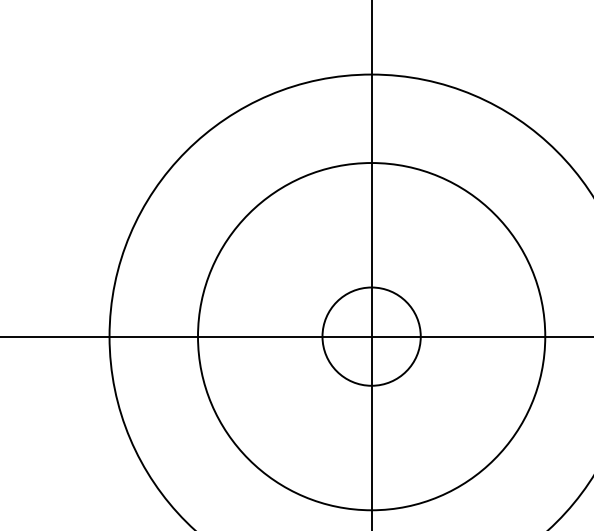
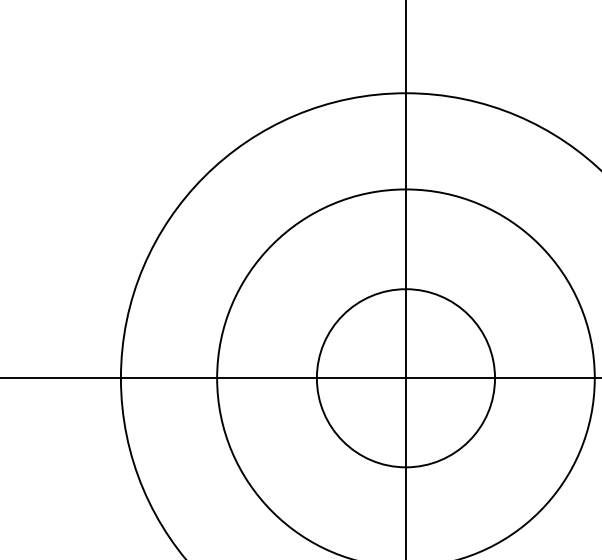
circle: (371, 336) -> (405, 378), size x1.67

